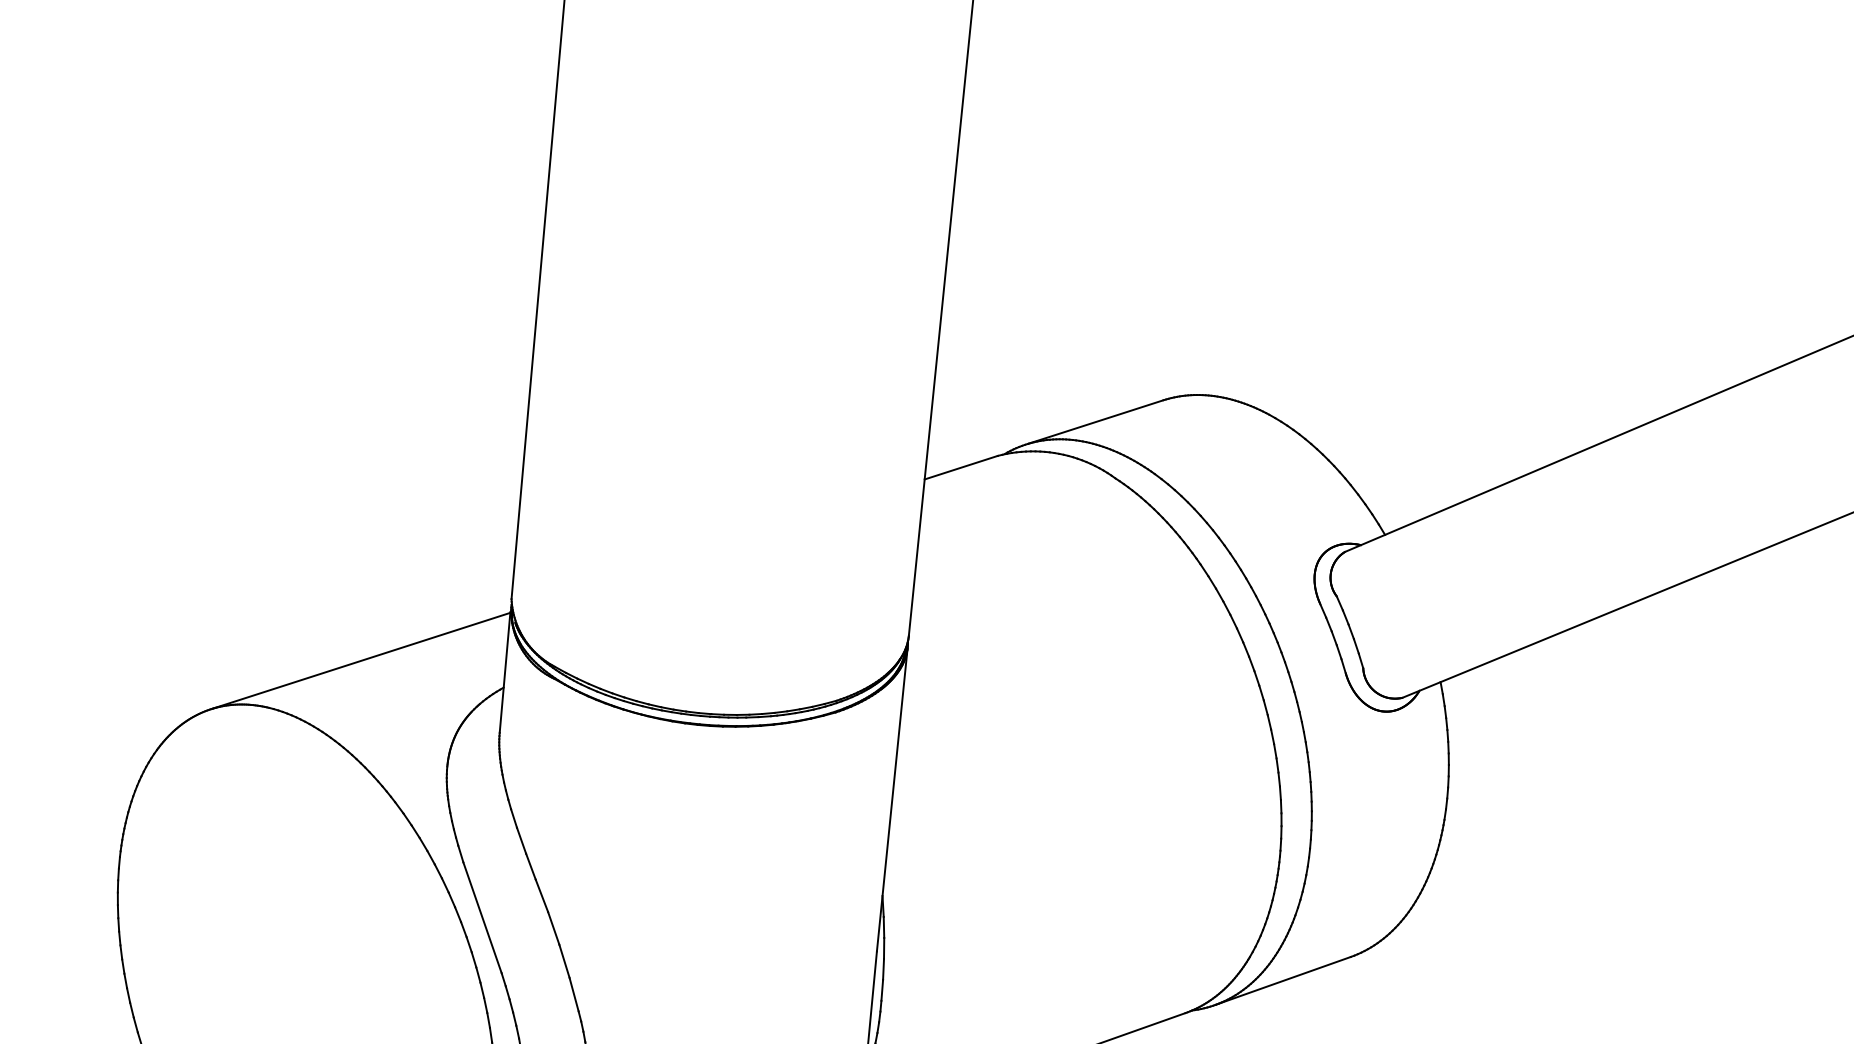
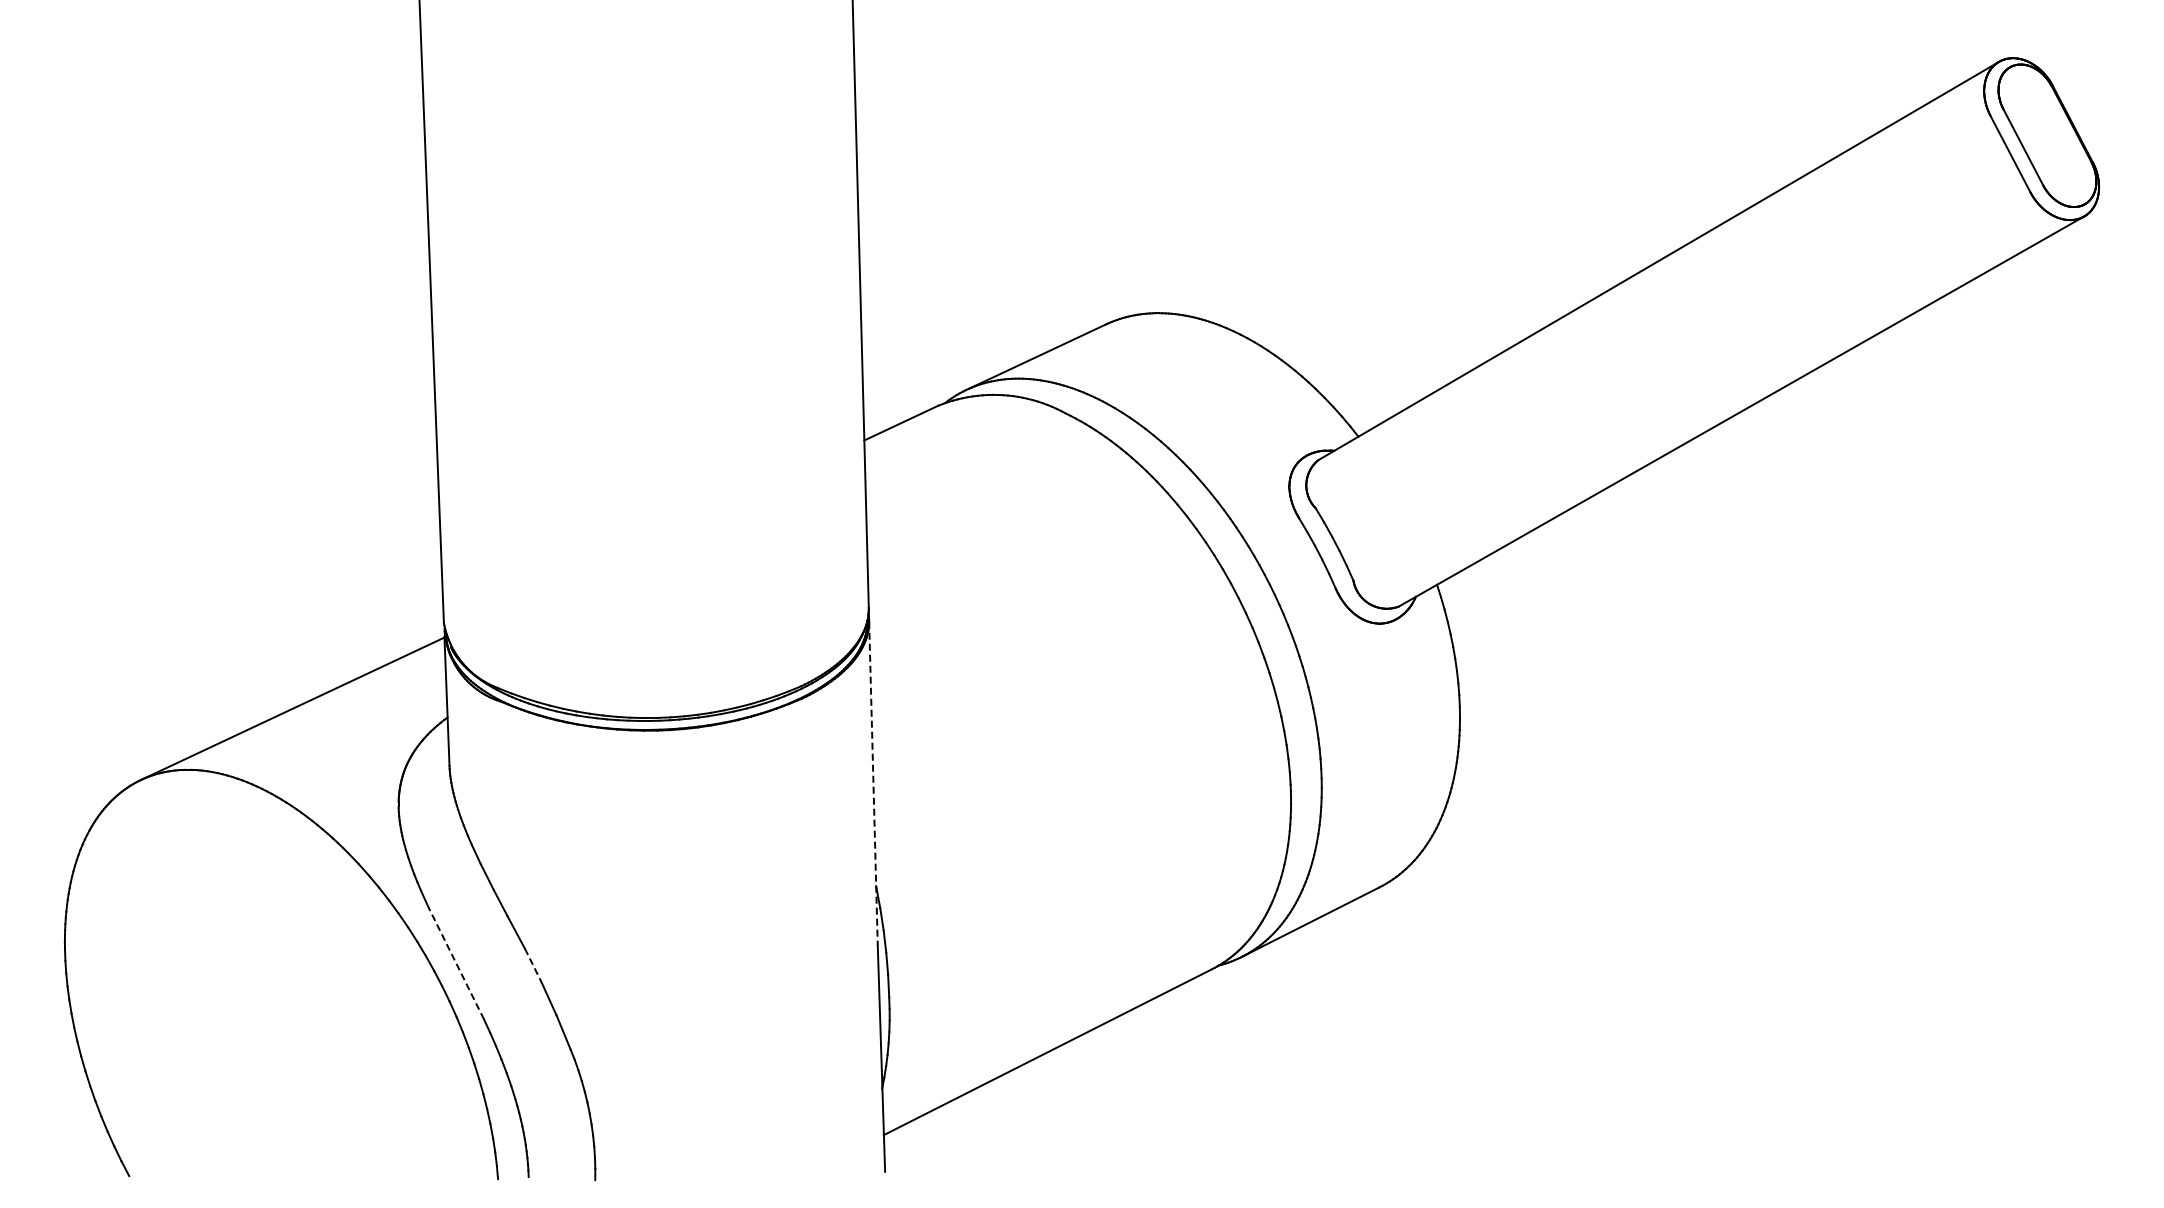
line: (892, 800) -> (873, 784), solid -> dashed
line: (482, 917) -> (456, 963), solid -> dashed
line: (554, 928) -> (533, 965), solid -> dashed

